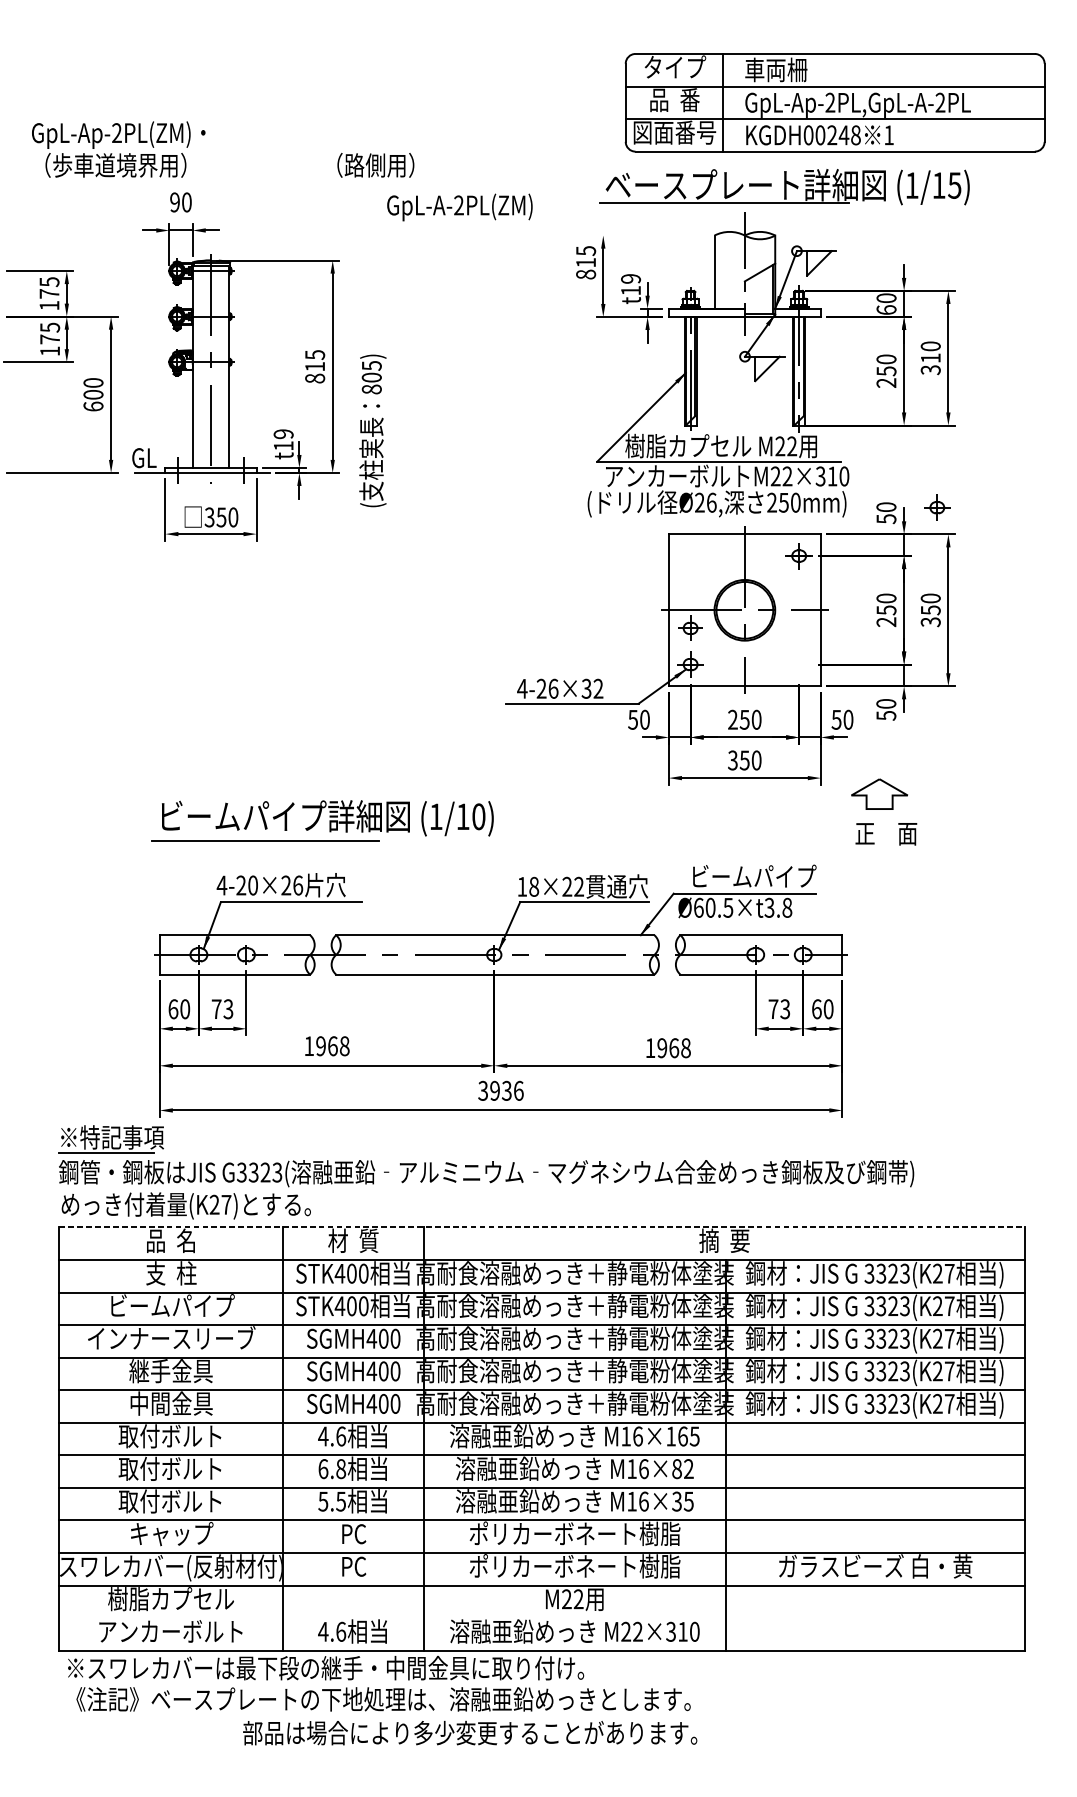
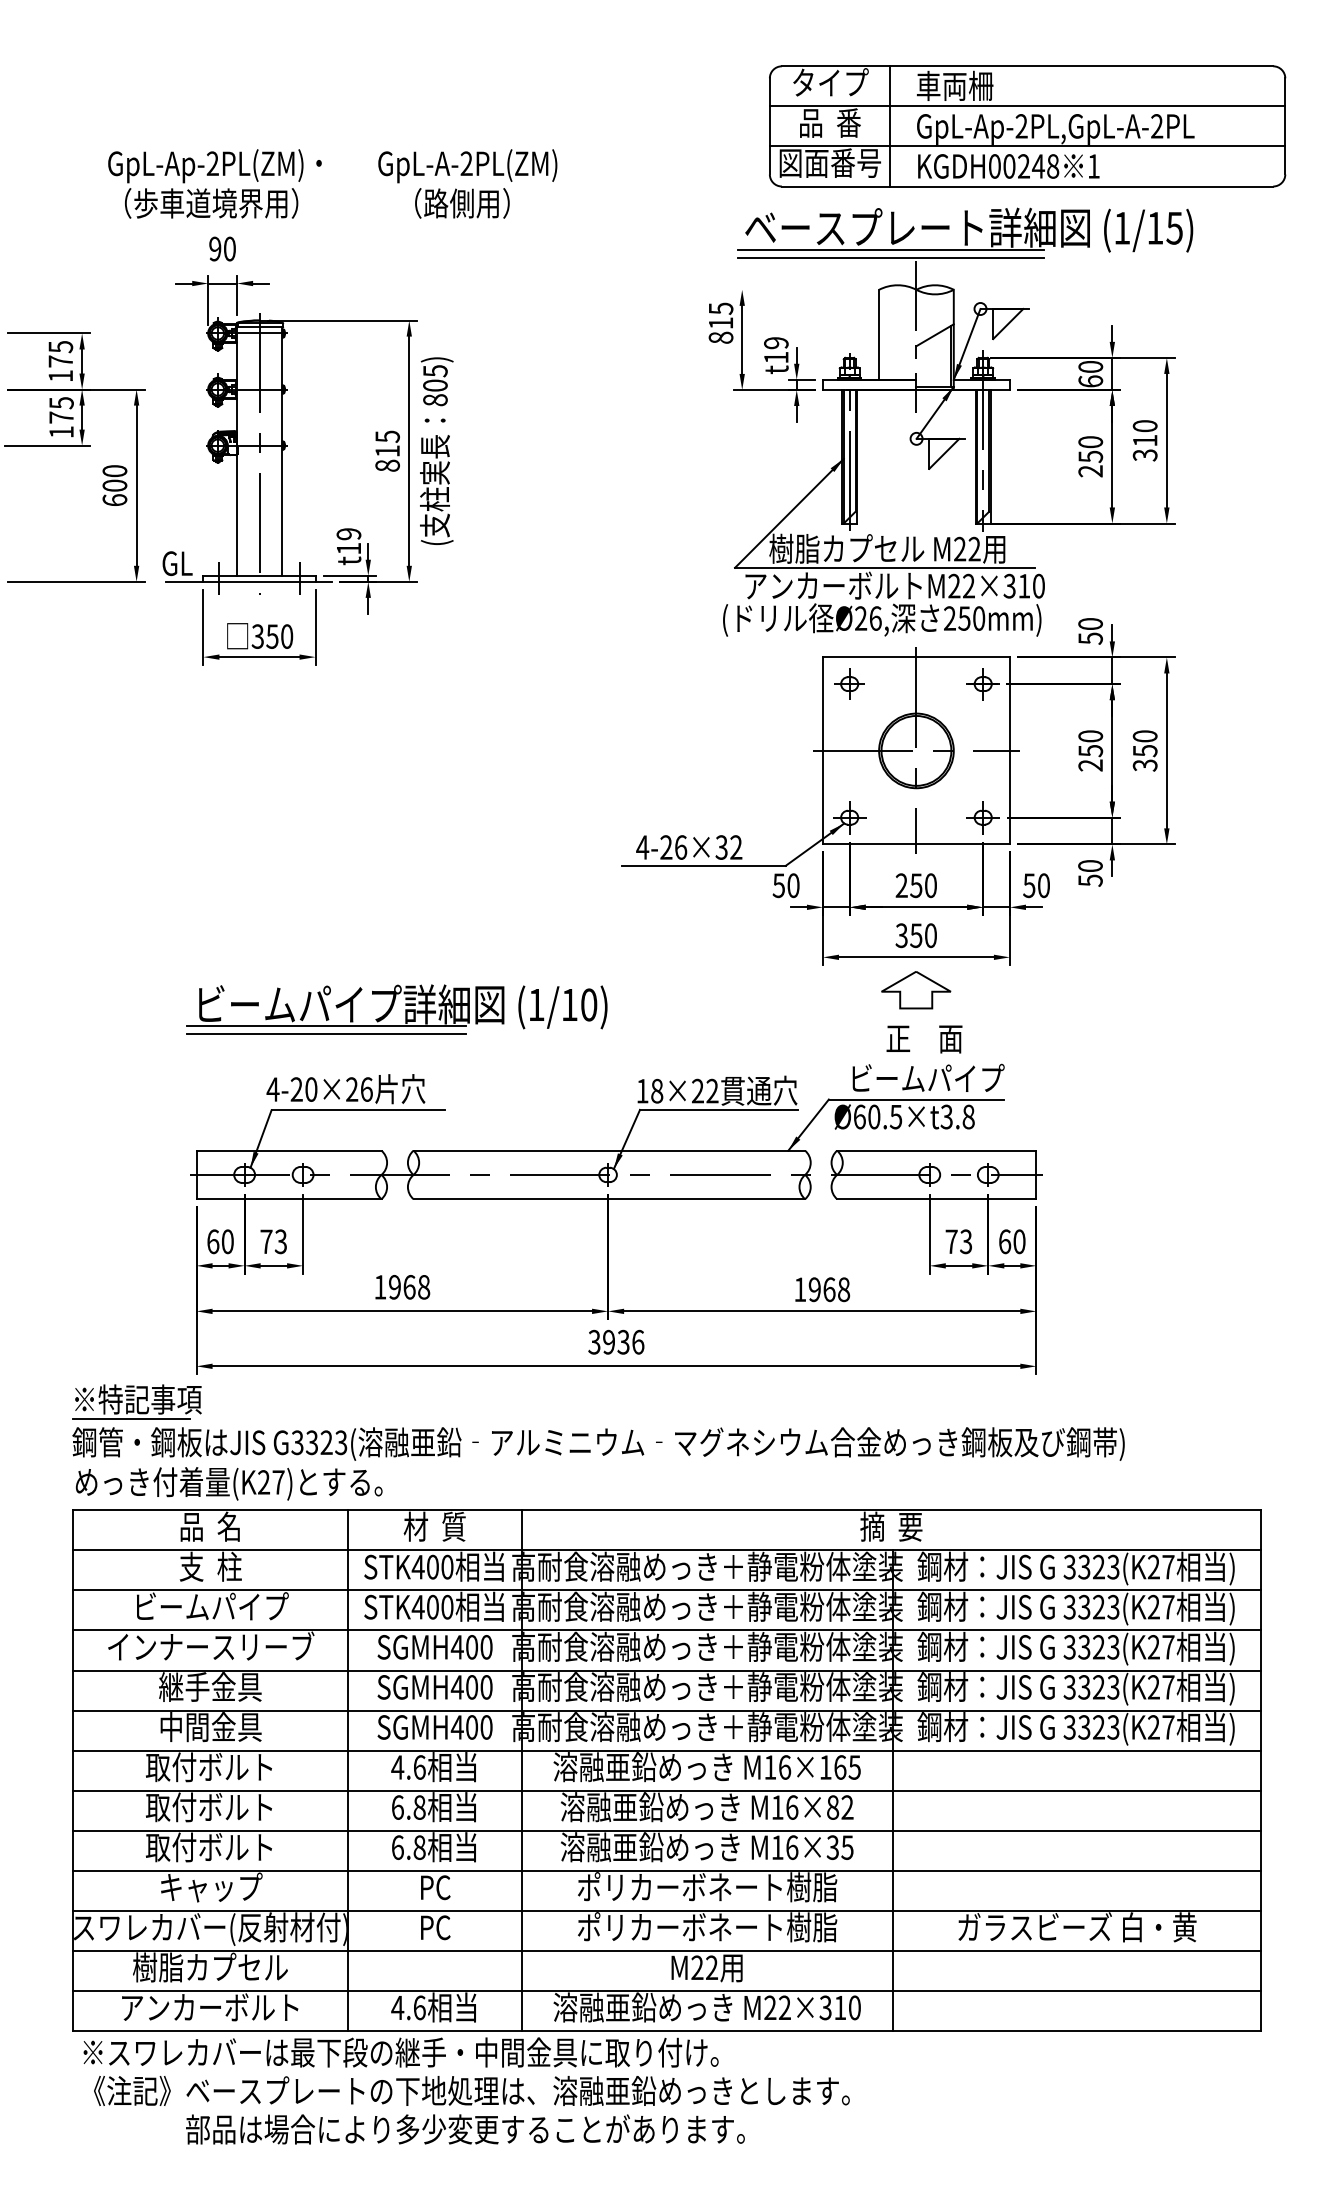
text: (118, 149) -> (214, 183), moved
text: (459, 207) -> (467, 166), moved
line: (723, 209) -> (890, 257), added
text: (372, 430) -> (436, 450), moved
part: (936, 507) -> (982, 817), moved
part: (690, 627) -> (849, 683), moved
part: (883, 812) -> (921, 1012), moved
line: (265, 834) -> (326, 1026), added
line: (542, 1227) -> (667, 1510), dashed -> solid
text: (332, 1501) -> (408, 1847), 5.5 -> 6.8
line: (542, 1618) -> (667, 1991), added
text: (470, 1733) -> (465, 2129), moved

